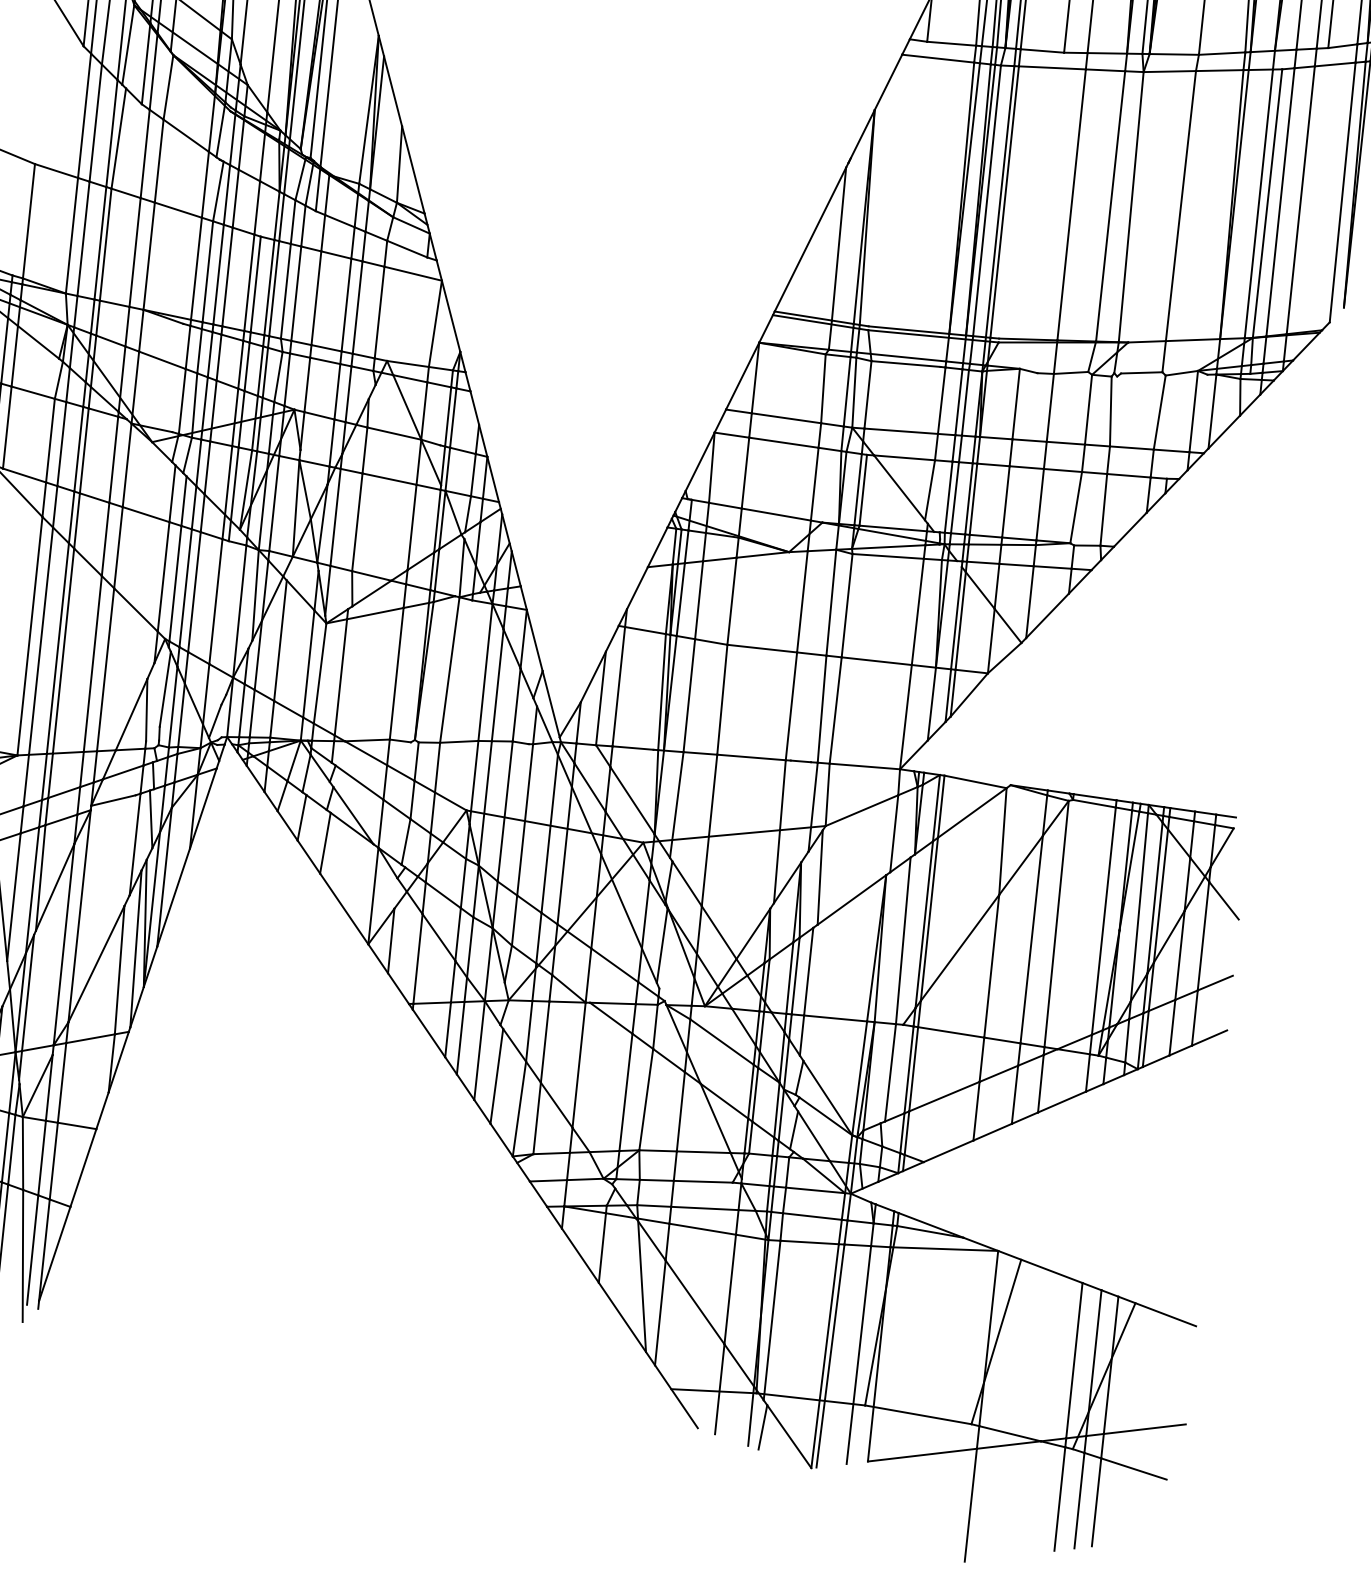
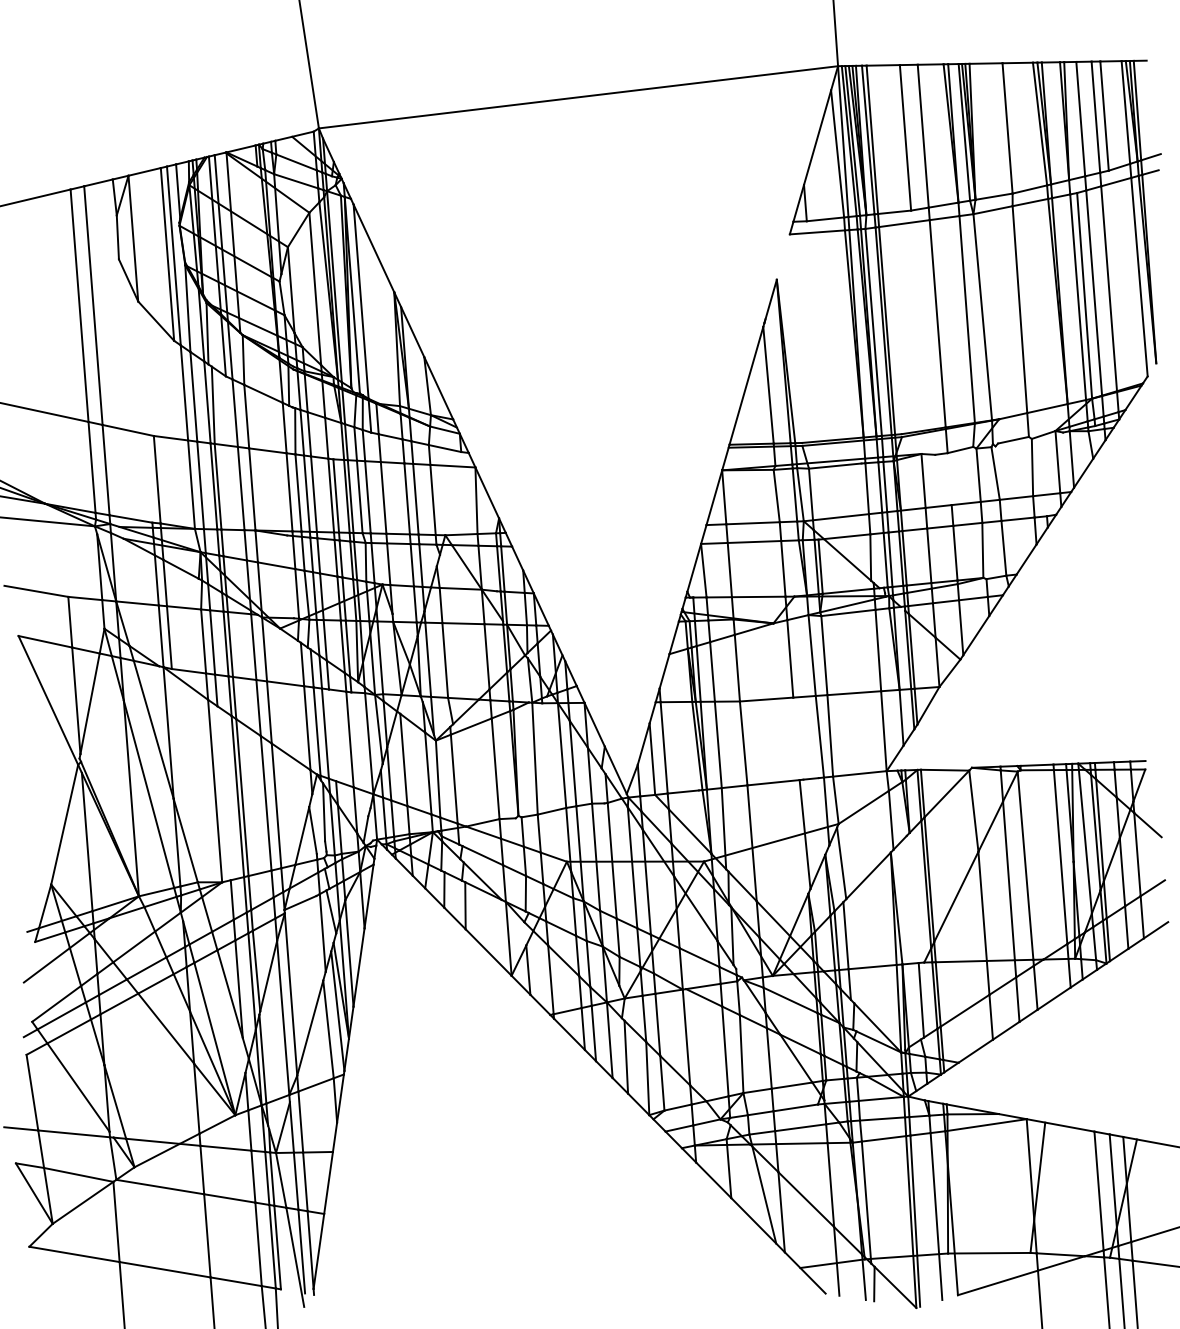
line: (887, 81) -> (782, 256), removed
line: (1049, 408) -> (949, 479), removed
line: (194, 592) -> (332, 735), removed
line: (40, 641) -> (223, 793), removed
line: (791, 705) -> (796, 738), removed
line: (902, 940) -> (912, 899), removed

